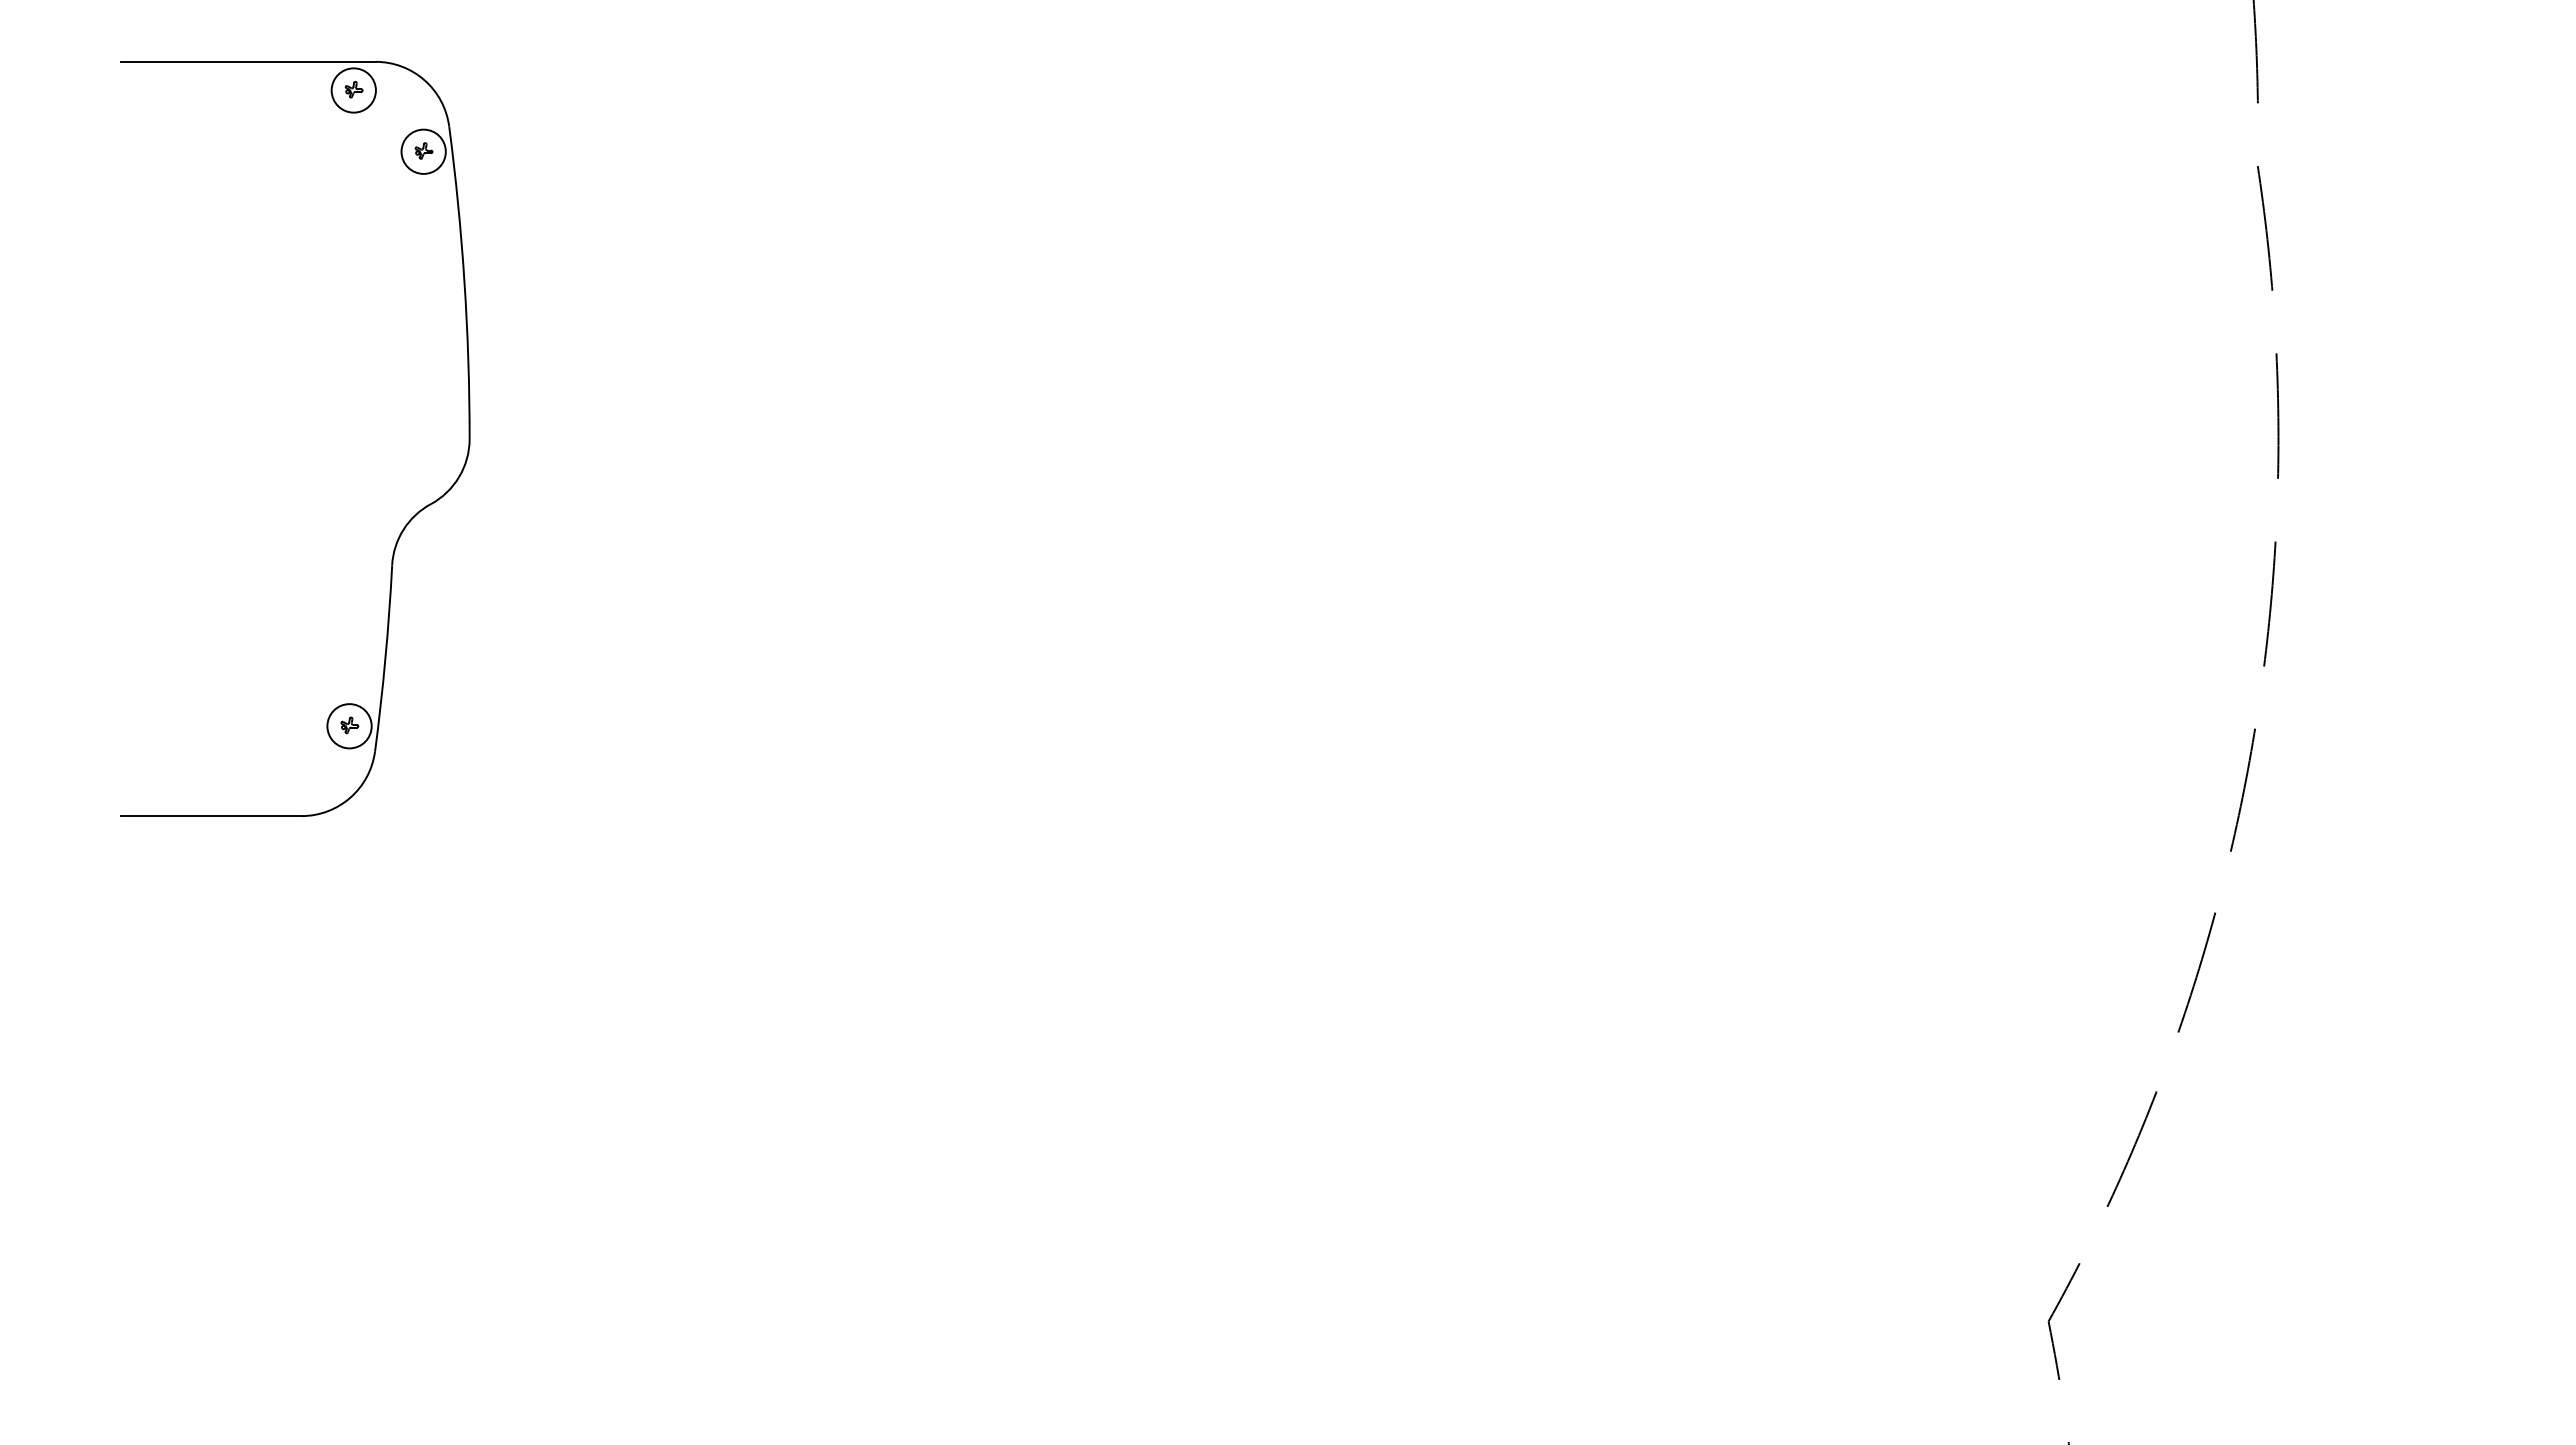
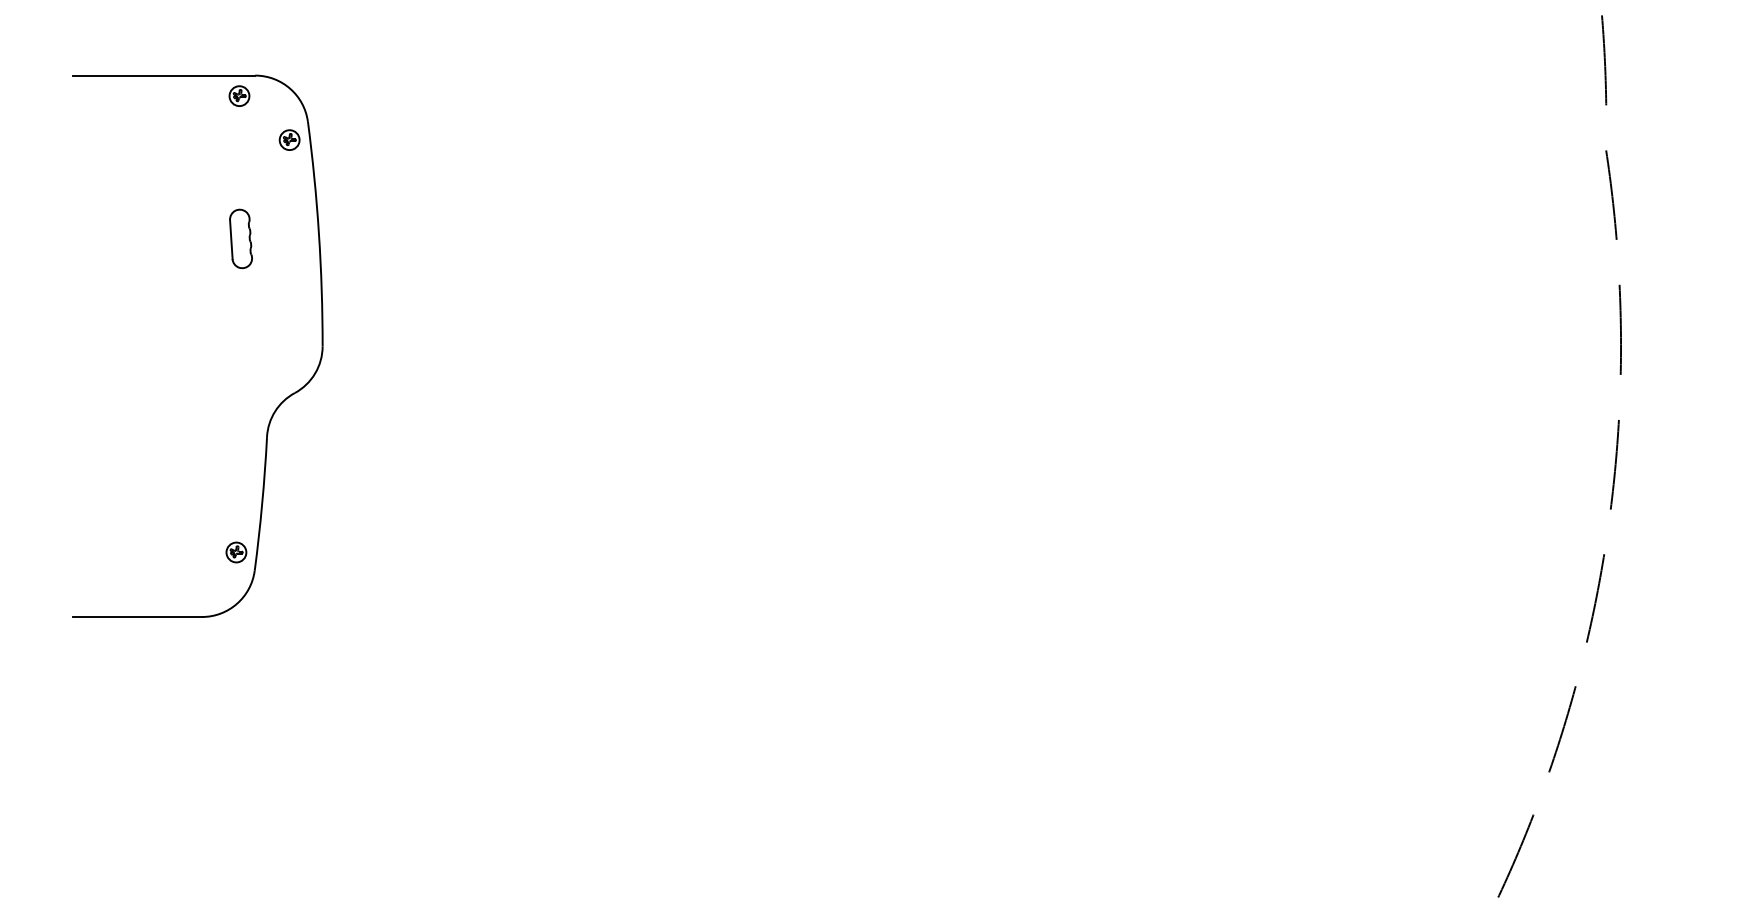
circle: (353, 90) -> (239, 96), size x0.62
circle: (423, 151) -> (289, 139), size x0.62
part: (355, 289) -> (240, 239), added
circle: (349, 726) -> (236, 552), size x0.62

